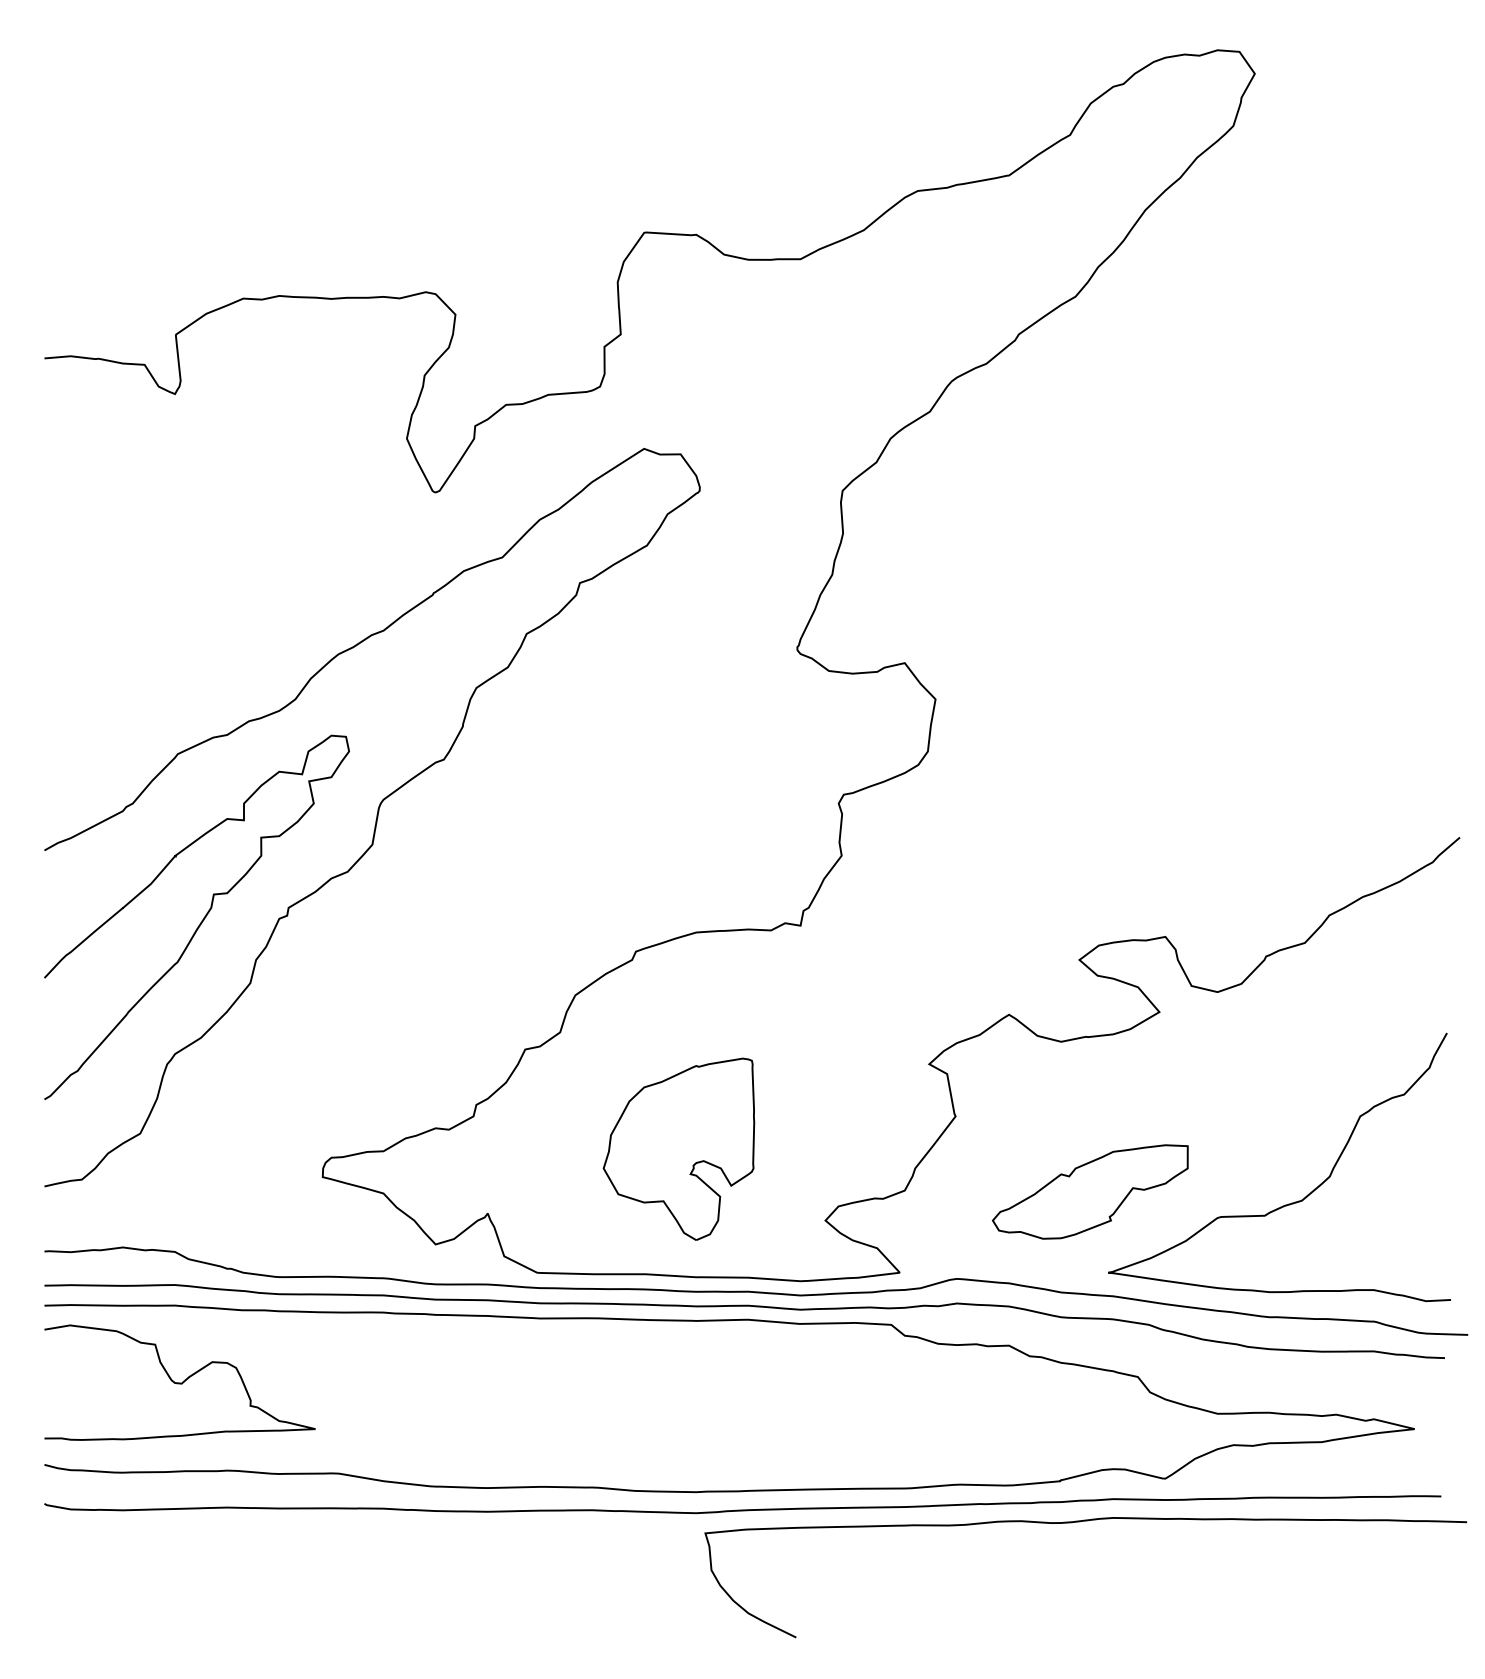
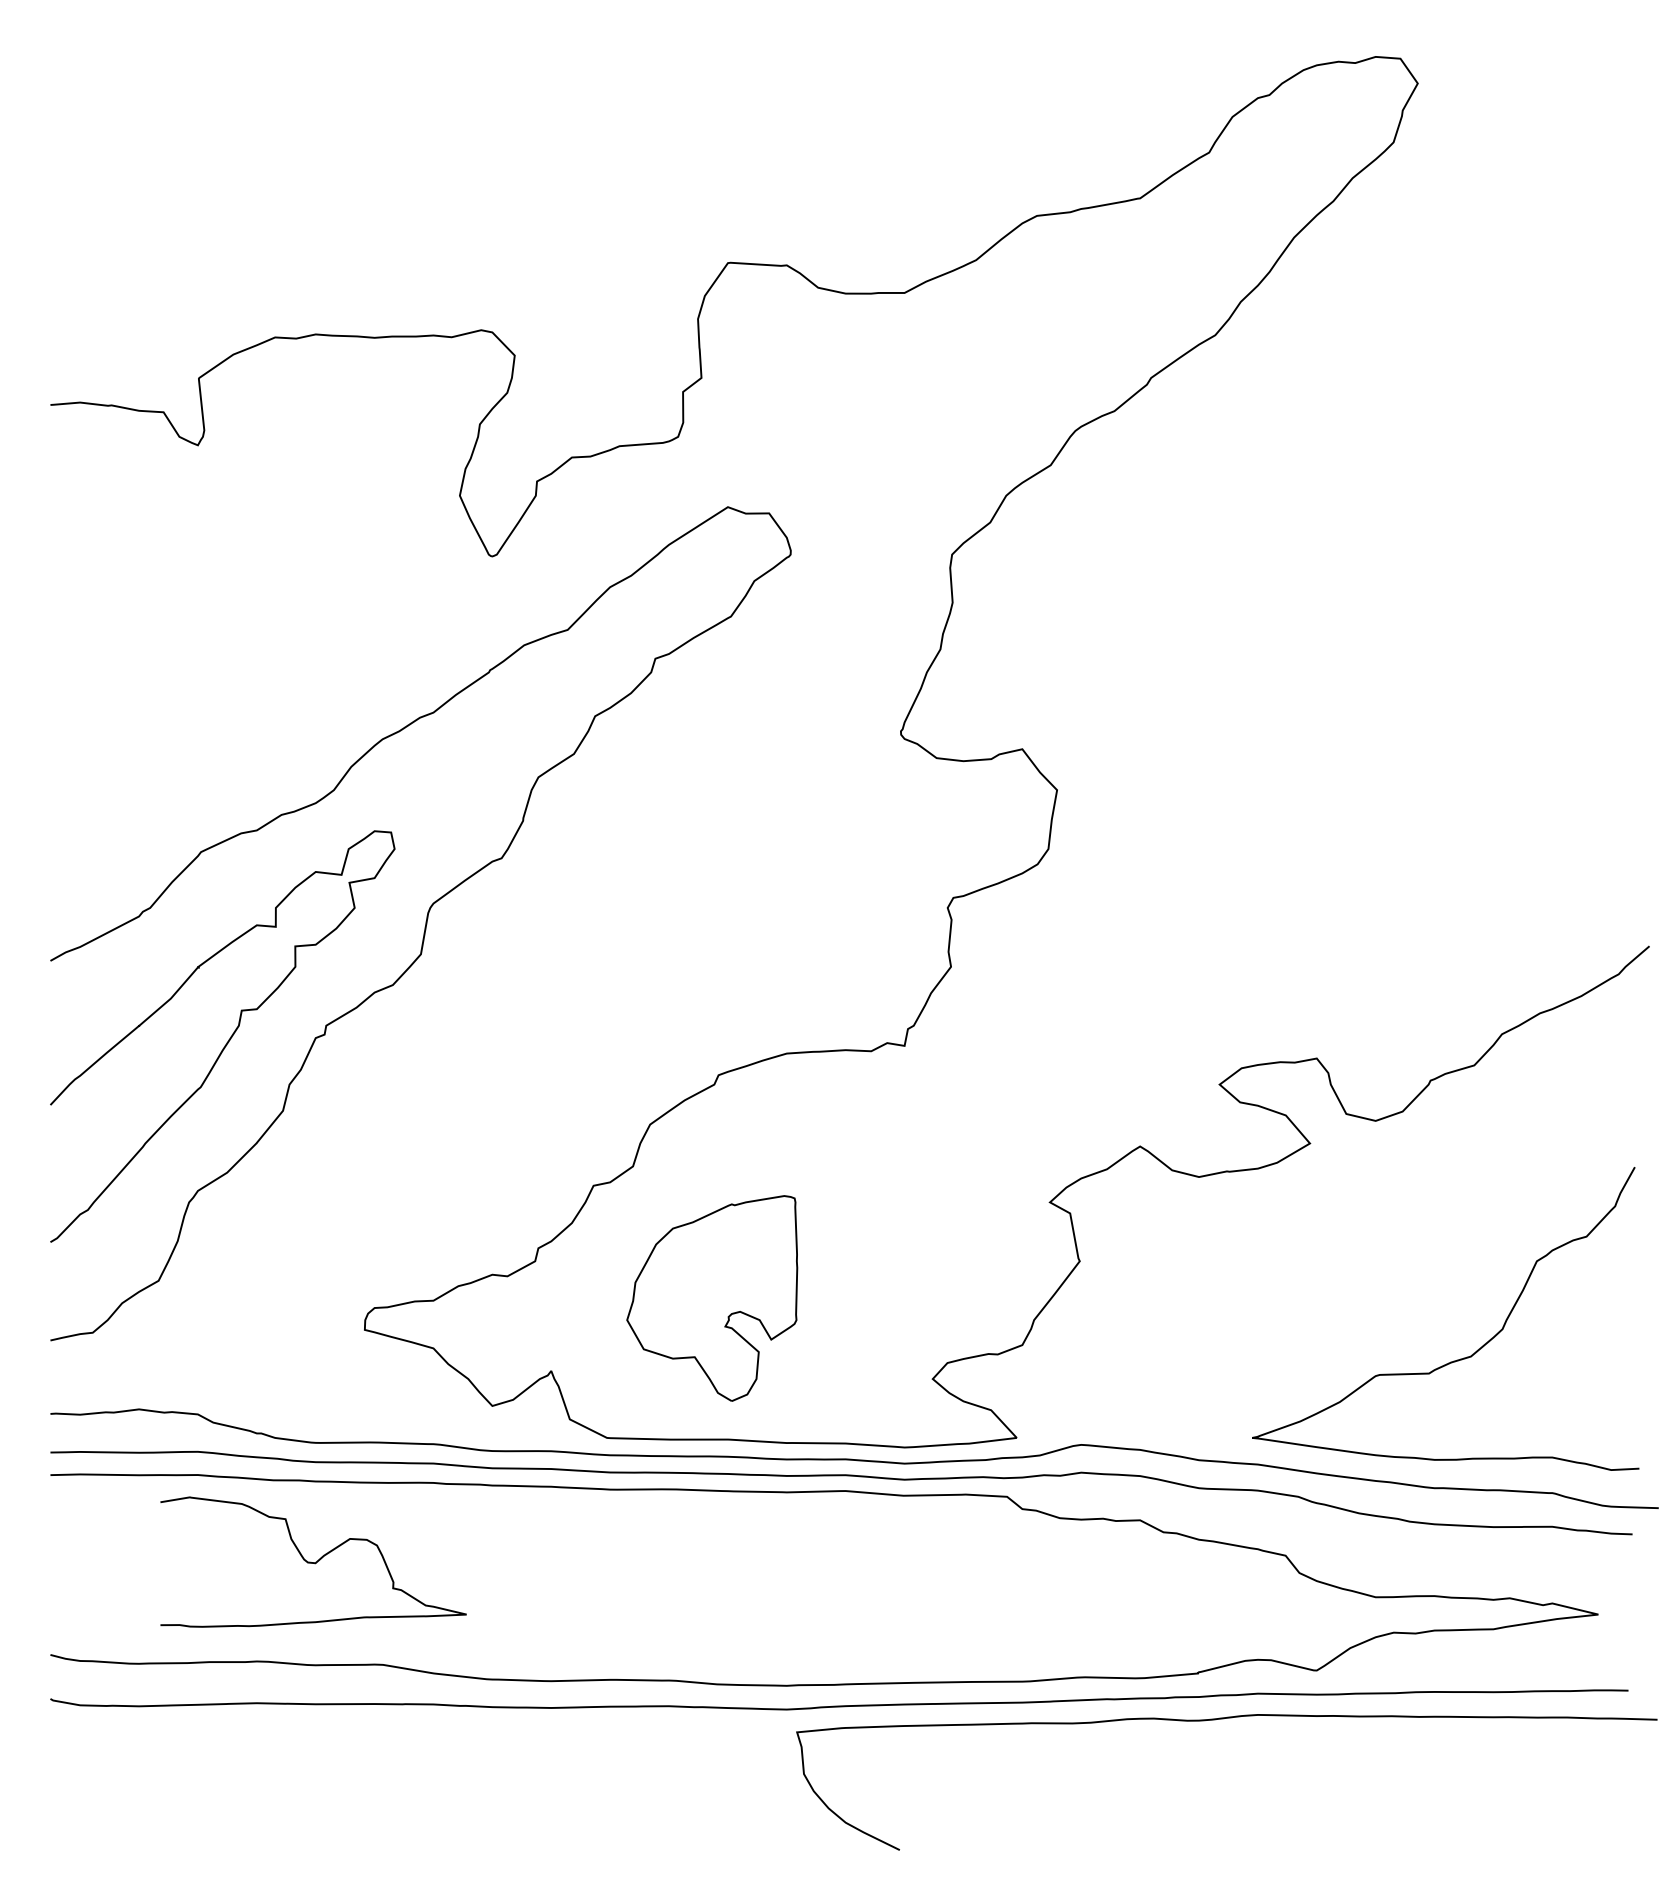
part: (679, 1149) -> (712, 1298), moved
part: (1089, 1191) -> (1231, 1346), removed
curve: (179, 1383) -> (313, 1562), moved

